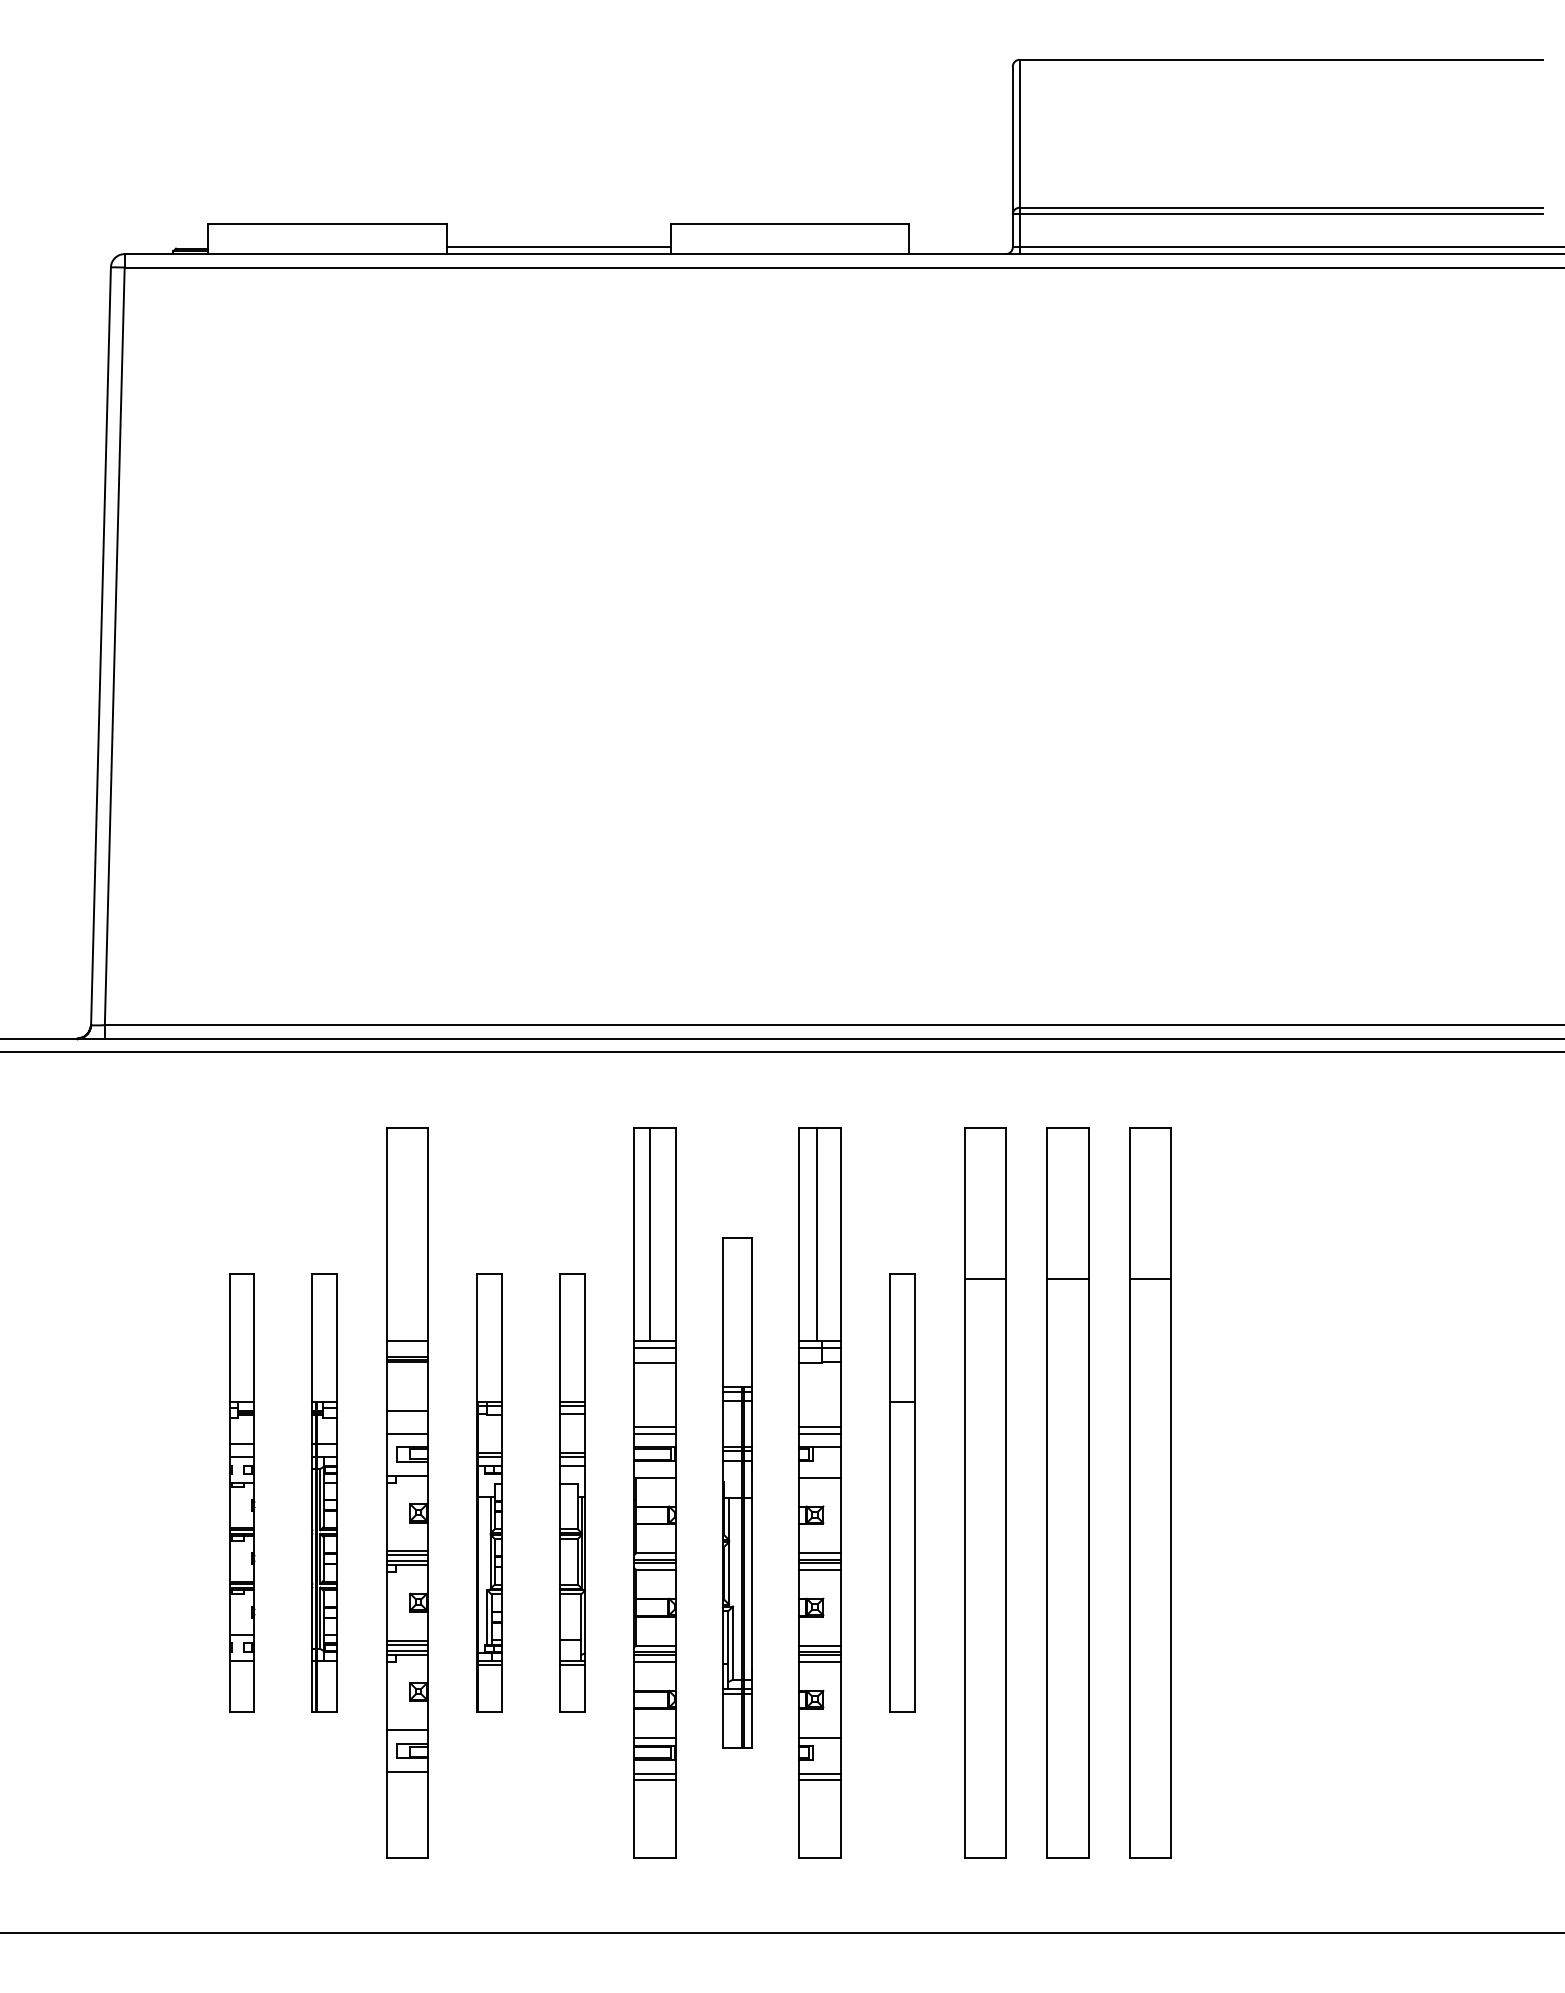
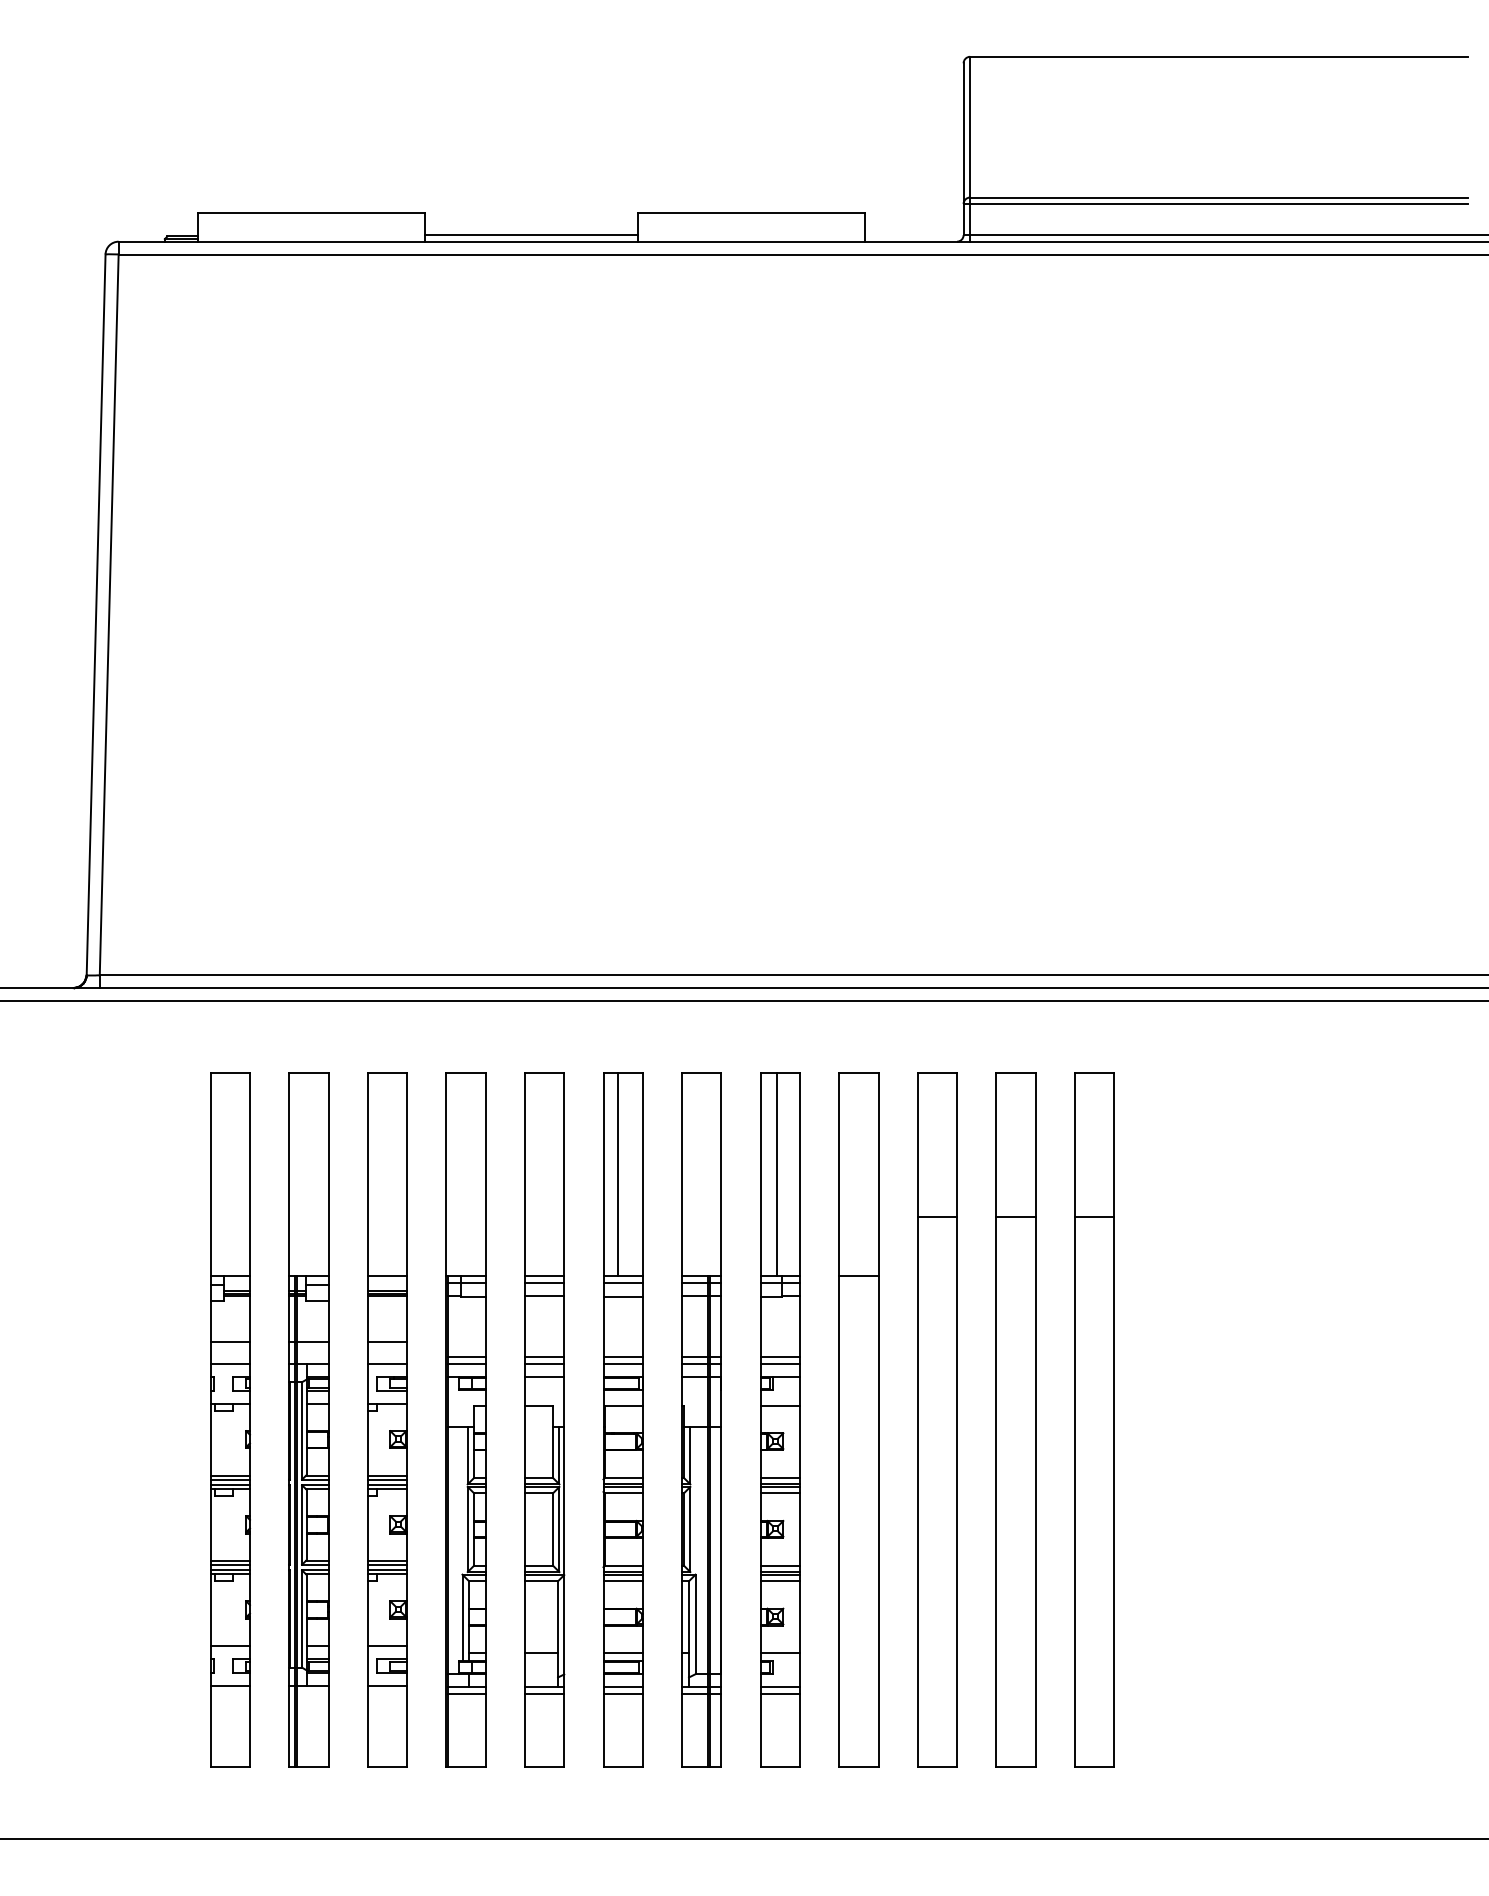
part: (241, 1492) -> (229, 1419), size x1.67
part: (324, 1492) -> (308, 1419), size x1.67
part: (489, 1492) -> (465, 1419), size x1.67
part: (572, 1492) -> (544, 1419), size x1.67
part: (737, 1492) -> (701, 1419), size x1.43
part: (902, 1492) -> (858, 1419), size x1.67

